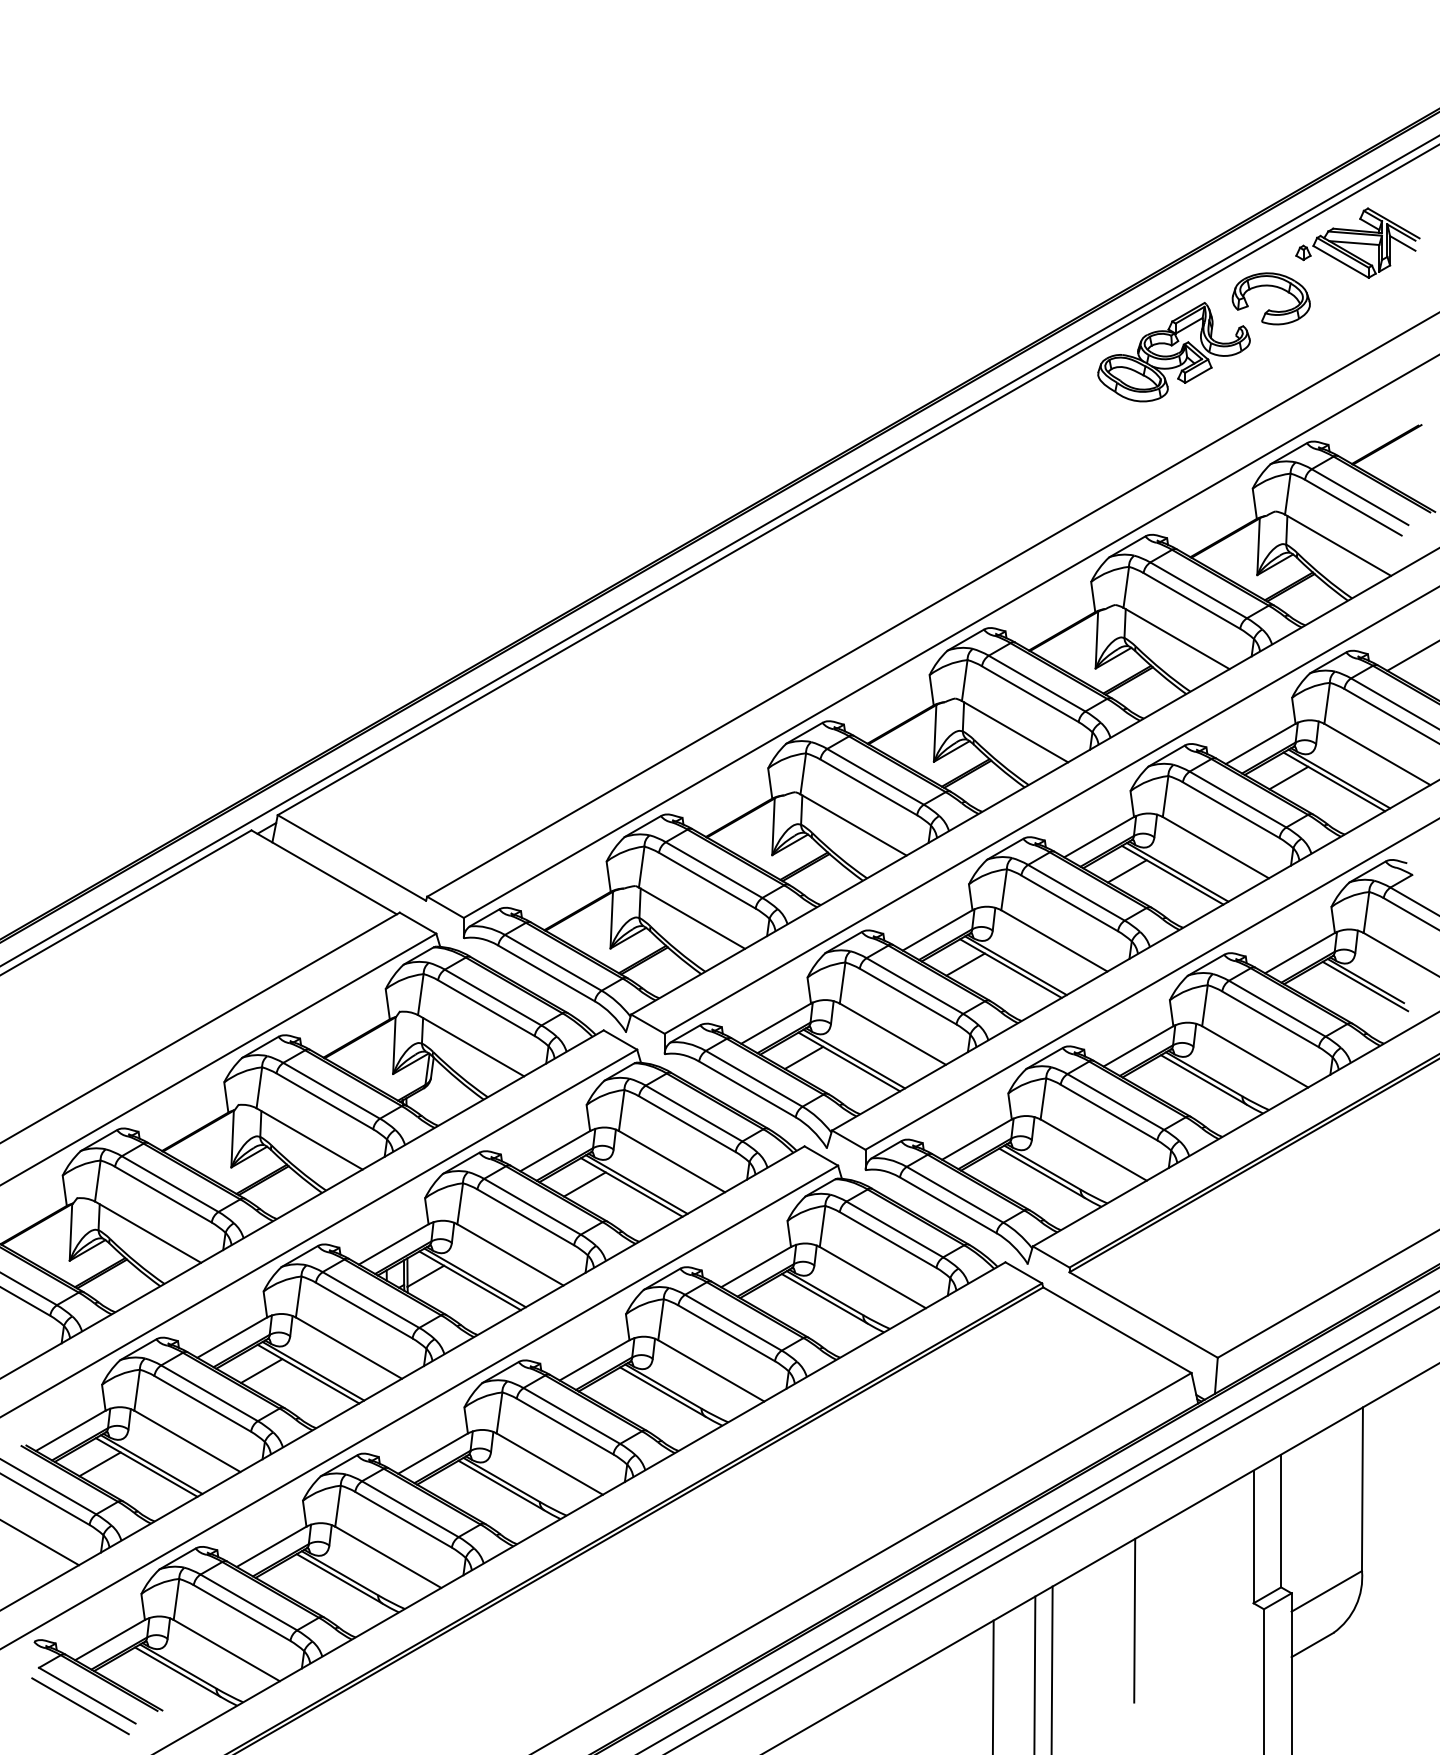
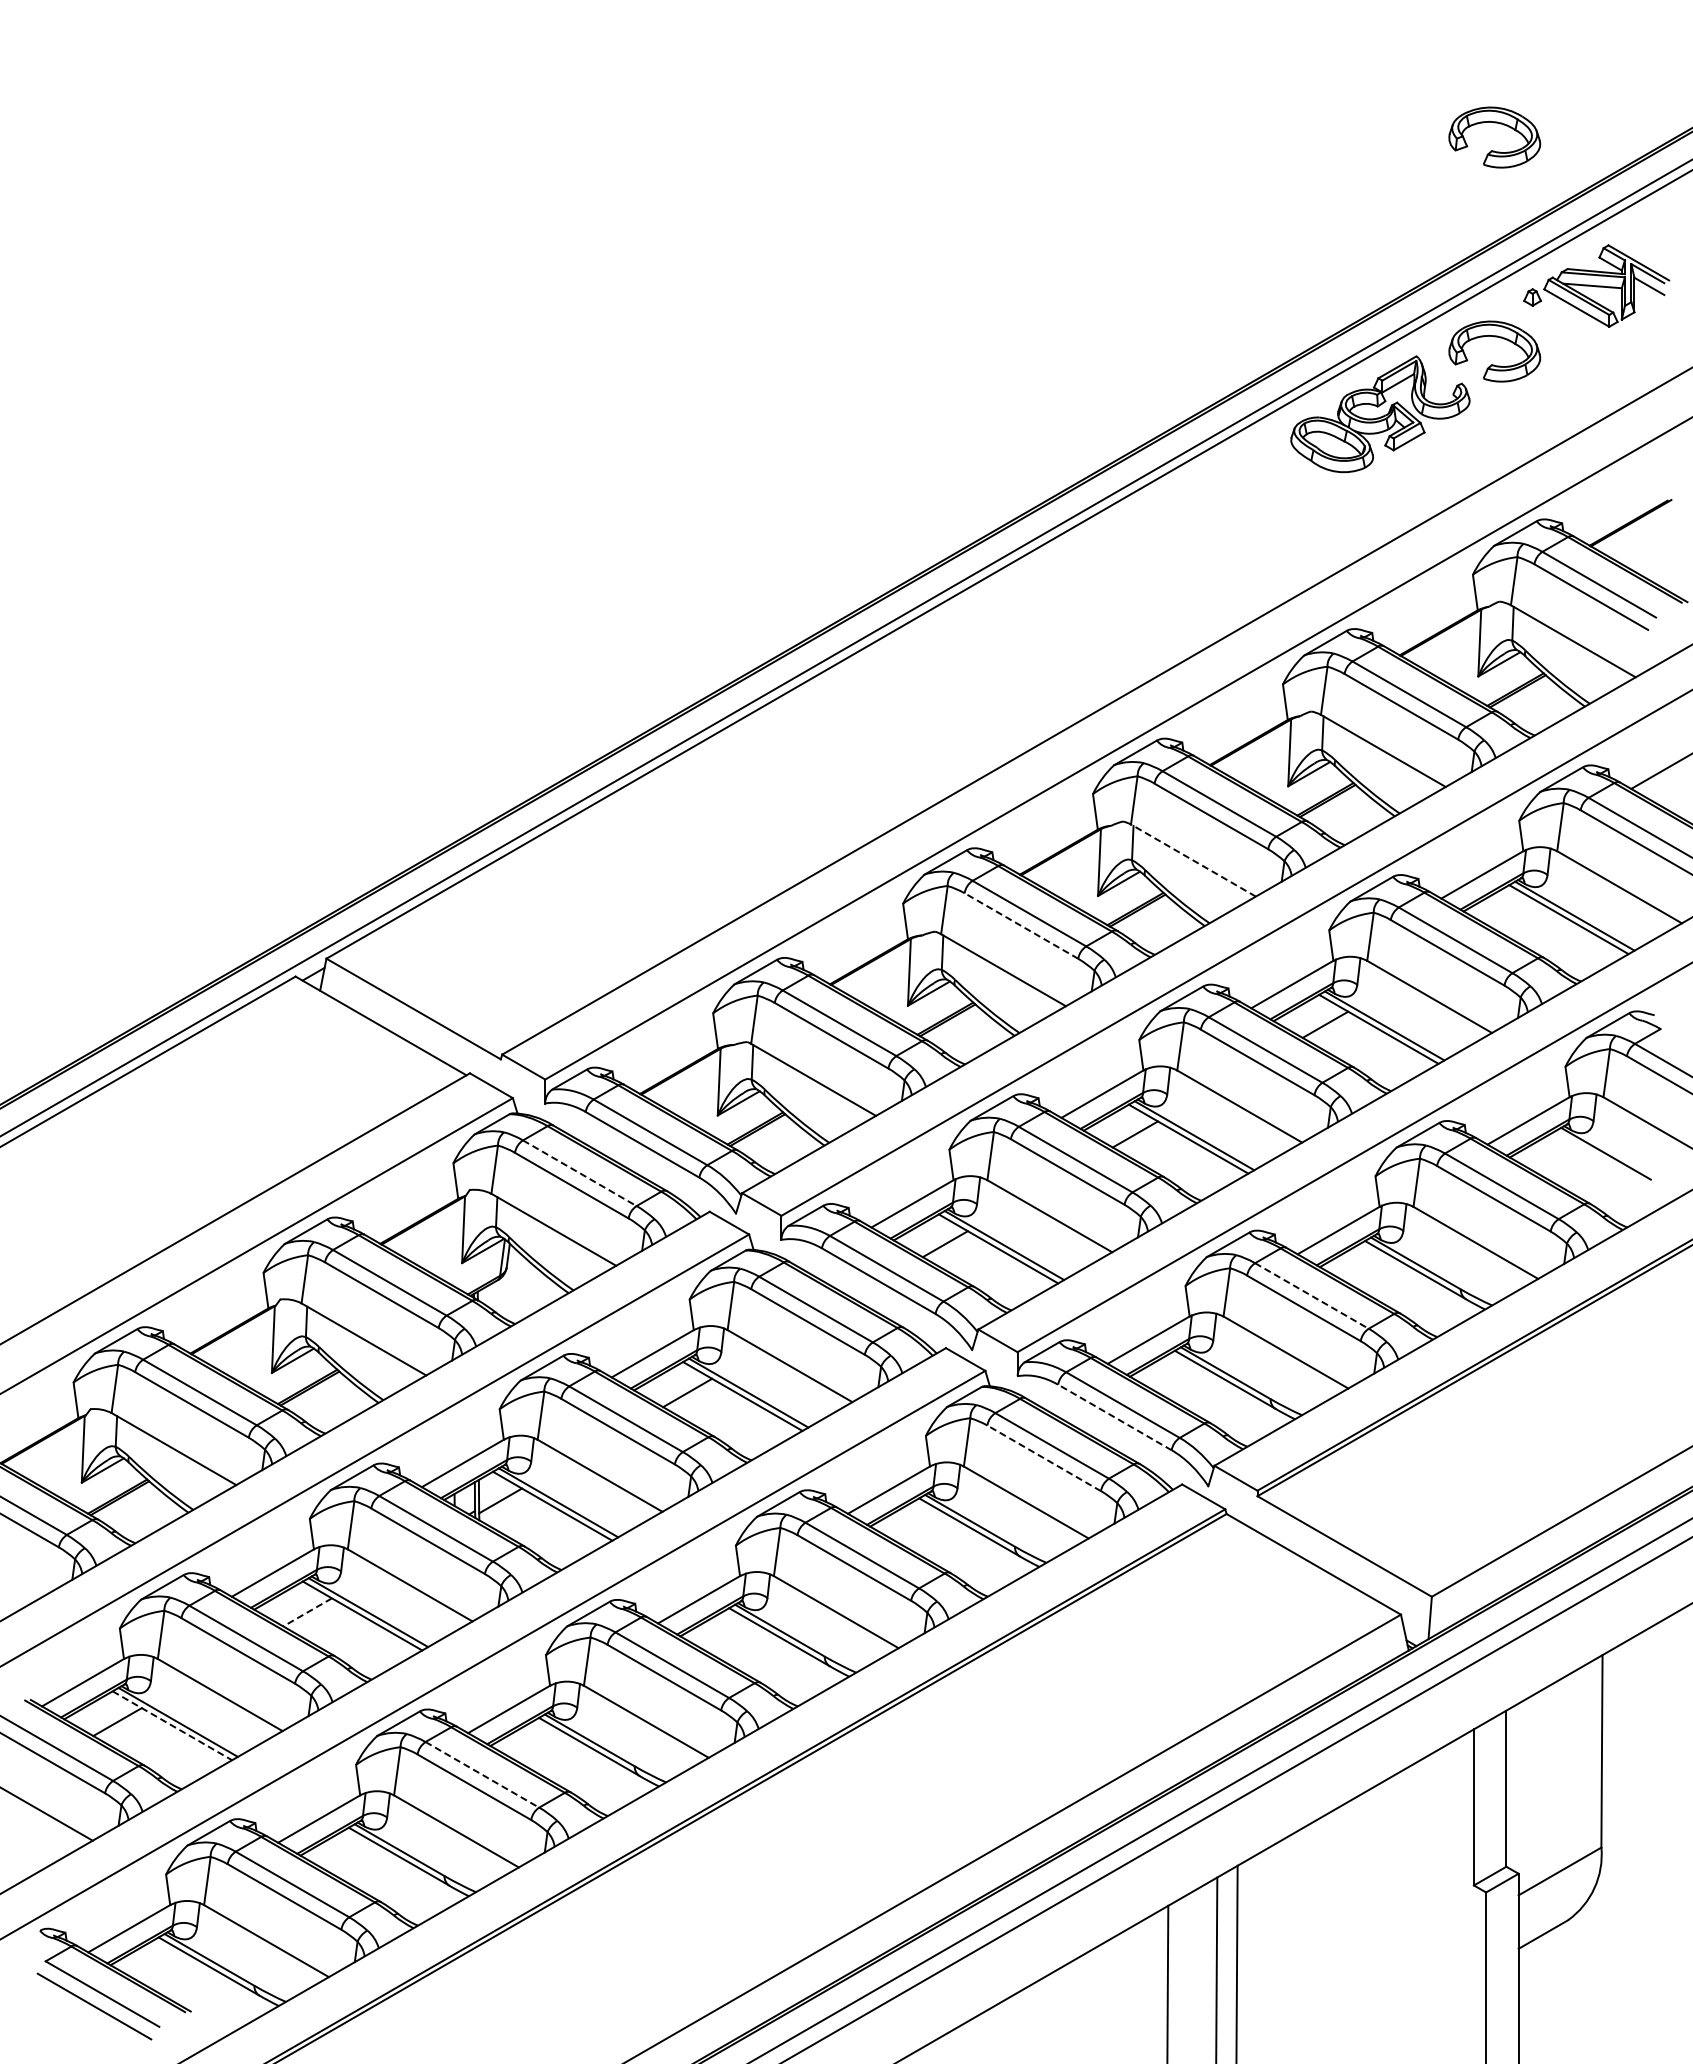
part: (1271, 127) -> (1494, 150), added
line: (1015, 731) -> (1193, 860), solid -> dashed
line: (1288, 777) -> (1515, 914), removed
line: (868, 787) -> (1021, 926), solid -> dashed
line: (1365, 986) -> (1605, 1160), removed
line: (492, 997) -> (579, 1173), solid -> dashed
line: (1115, 1101) -> (1311, 1295), solid -> dashed
line: (947, 1205) -> (1114, 1417), solid -> dashed
line: (888, 1240) -> (1044, 1458), solid -> dashed
line: (261, 1371) -> (307, 1612), solid -> dashed
line: (146, 1467) -> (172, 1725), solid -> dashed
line: (410, 1508) -> (482, 1774), solid -> dashed
line: (1134, 1620) -> (1333, 1905), removed

